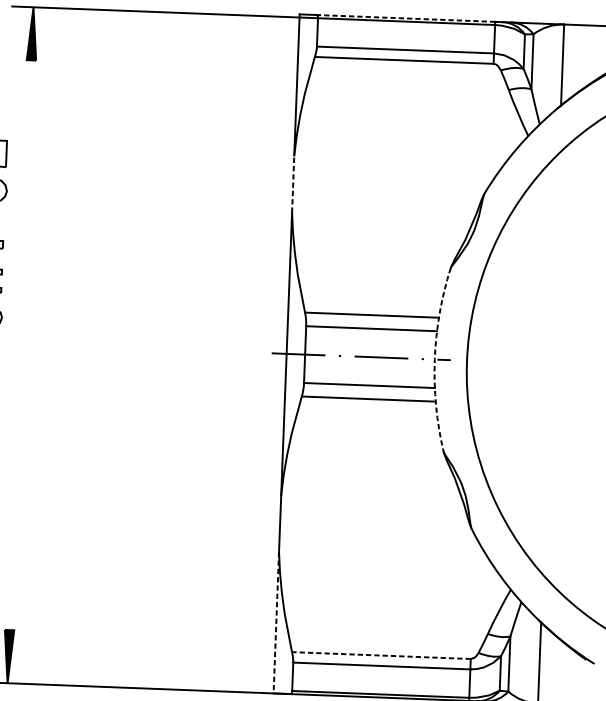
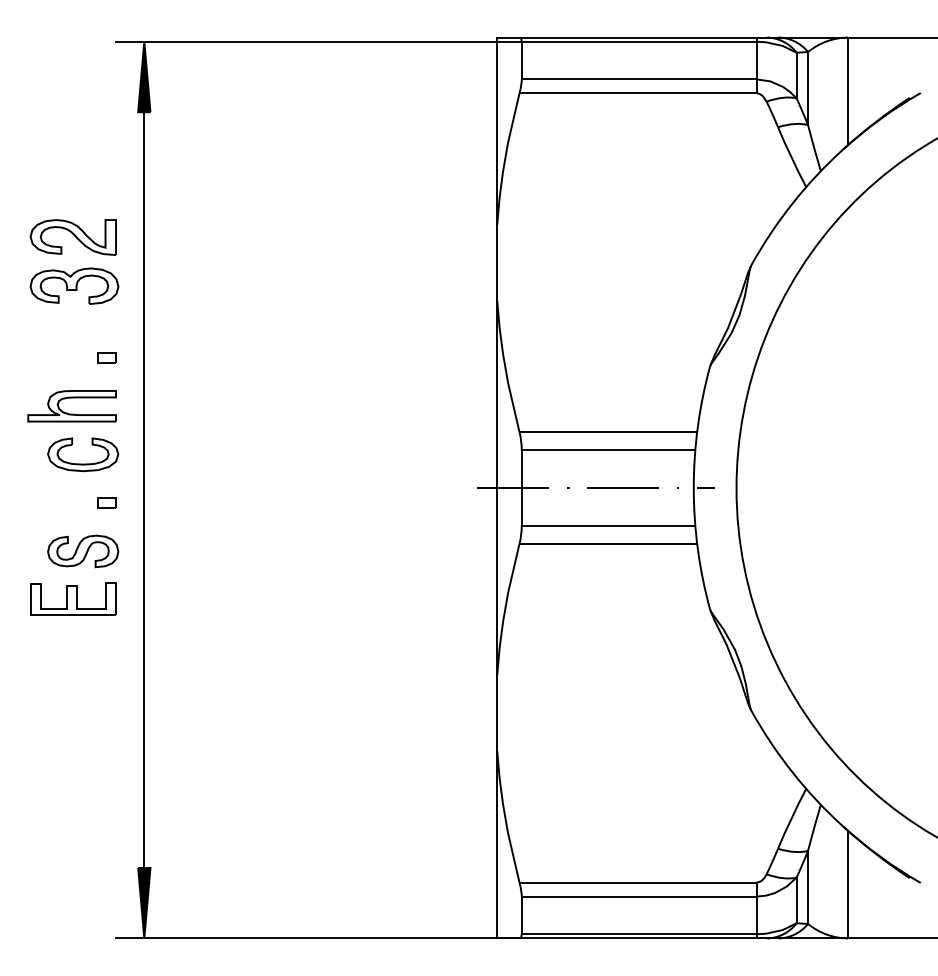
line: (406, 18) -> (638, 37), dashed -> solid
line: (293, 183) -> (497, 262), dashed -> solid
line: (20, 344) -> (144, 489), added
arc: (434, 359) -> (693, 488), dashed -> solid
line: (276, 622) -> (497, 844), dashed -> solid
line: (381, 655) -> (638, 882), dashed -> solid

